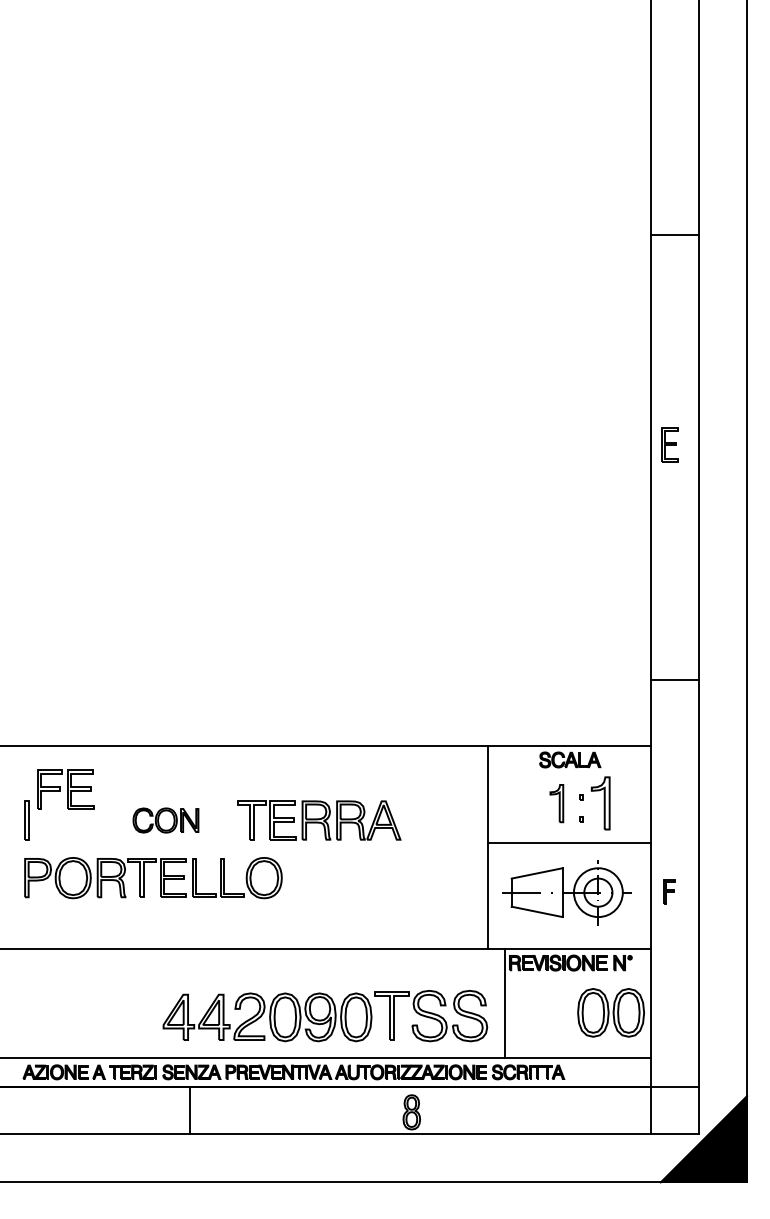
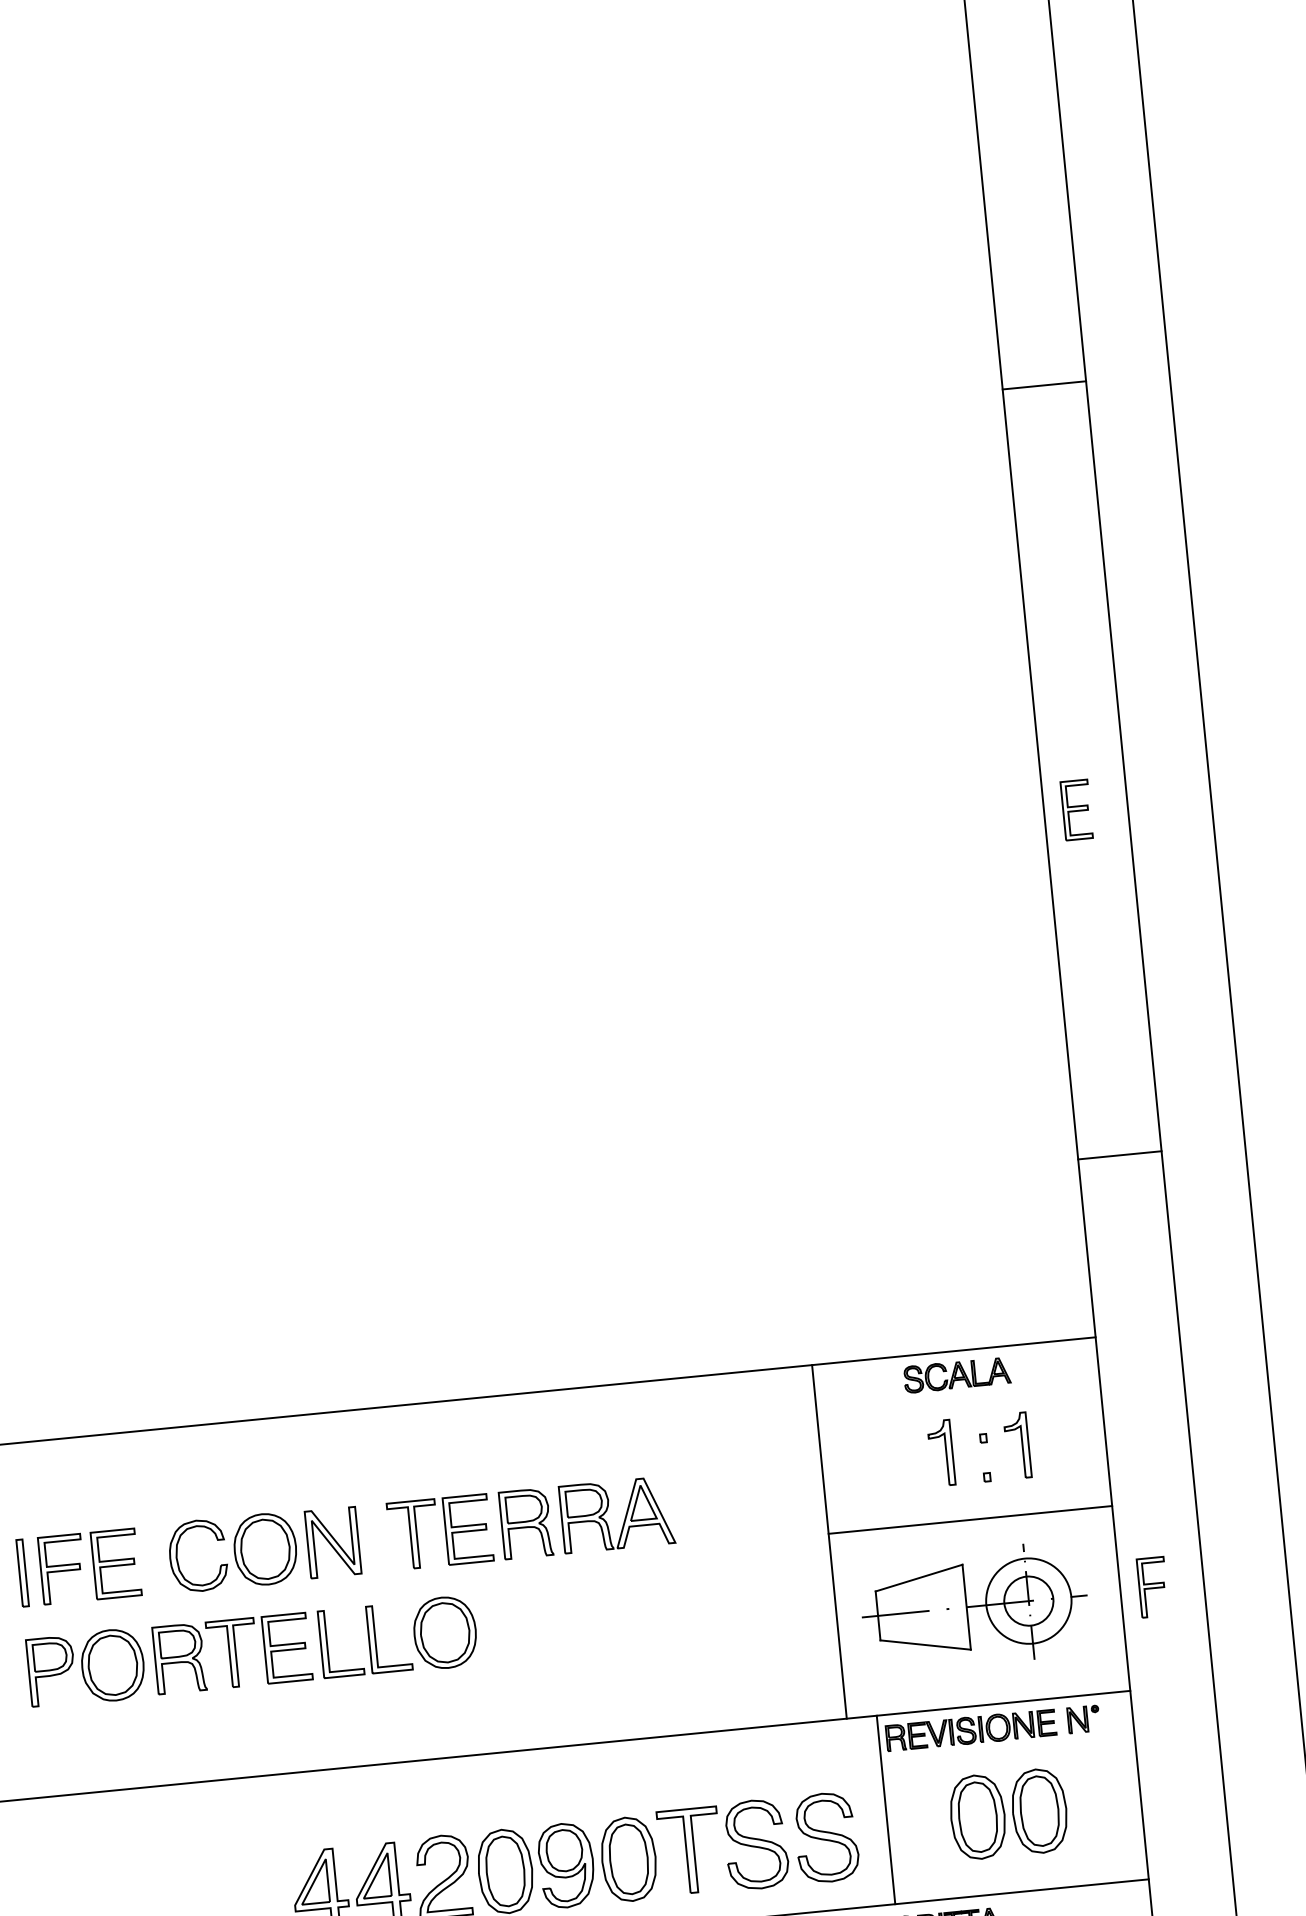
line: (675, 235) -> (1045, 385), moved
line: (675, 679) -> (1120, 1154), moved
part: (65, 789) -> (89, 1566), moved
part: (600, 803) -> (1017, 1445), size x0.71
part: (165, 820) -> (263, 1549), size x1.67
part: (669, 891) -> (1152, 1586), size x1.43
part: (610, 1012) -> (1007, 1813), moved

